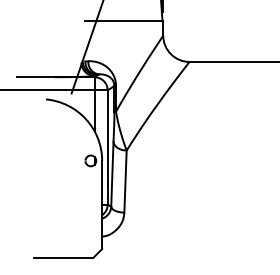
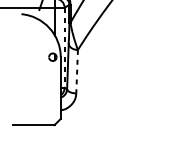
line: (107, 147) -> (64, 47), solid -> dashed
line: (125, 182) -> (77, 72), solid -> dashed

